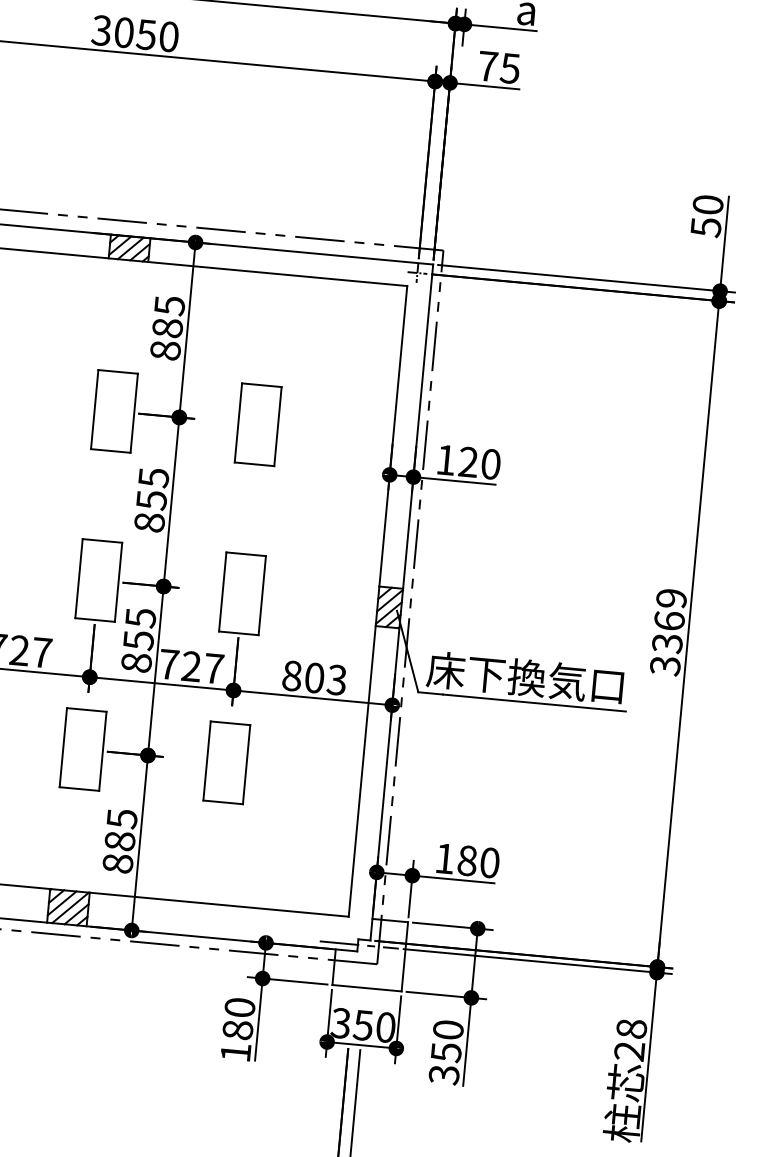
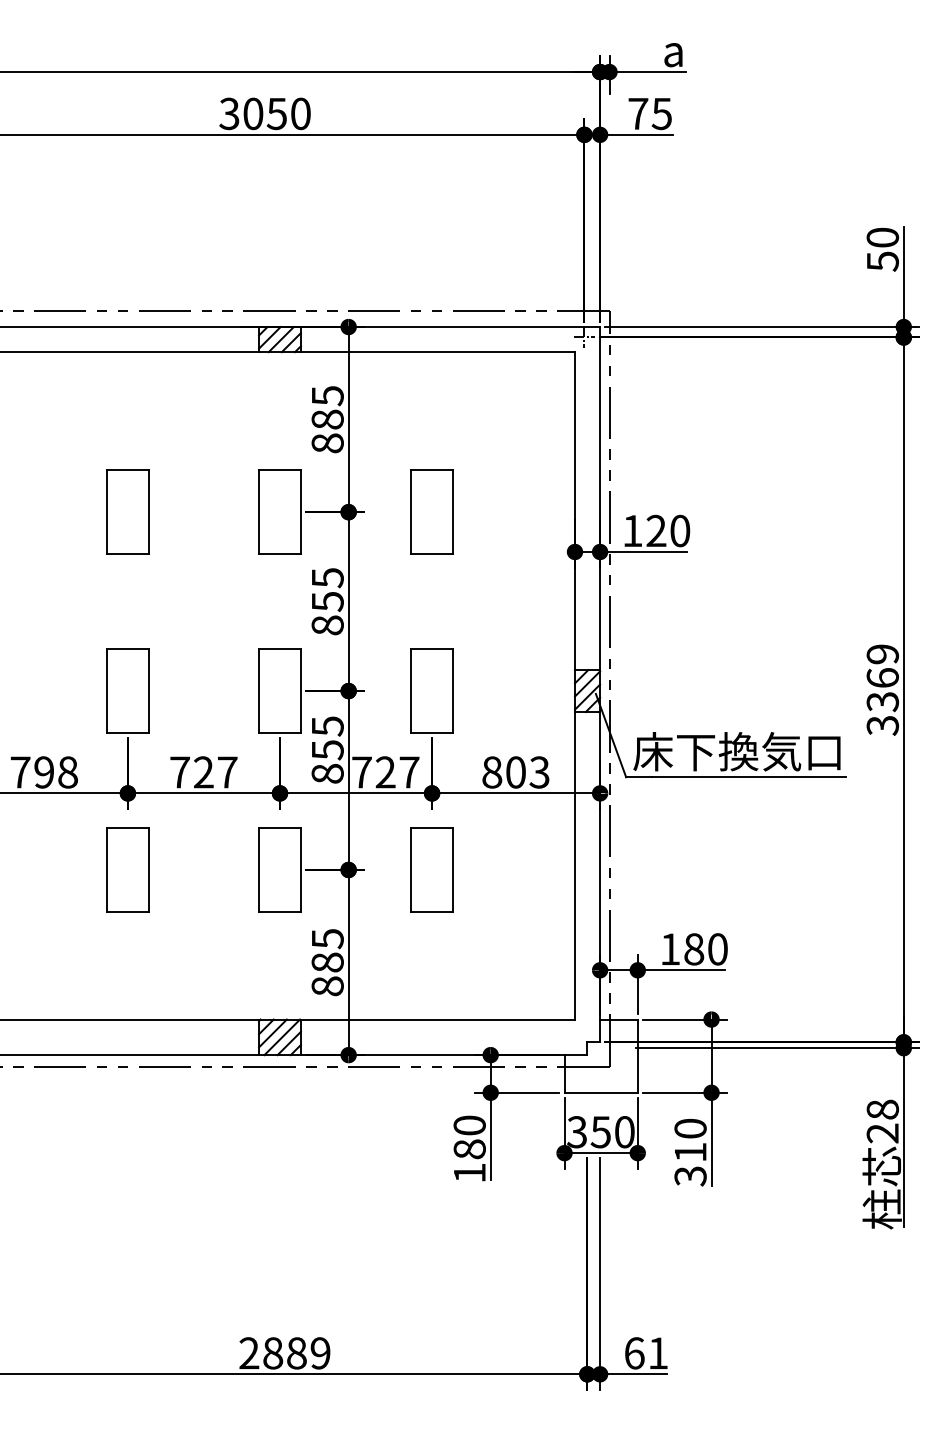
line: (358, 945) -> (588, 1048), removed
text: (446, 1052) -> (690, 1152), 350 -> 310

